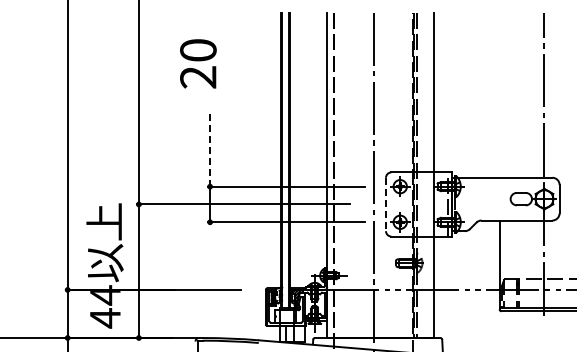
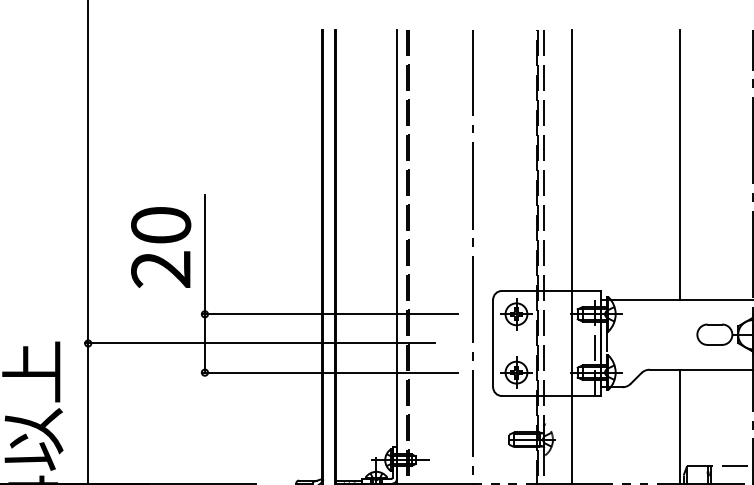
text: (198, 63) -> (161, 246), moved
line: (499, 95) -> (679, 164), added
line: (210, 149) -> (205, 253), dashed -> solid
line: (386, 204) -> (493, 343), dashed -> solid

